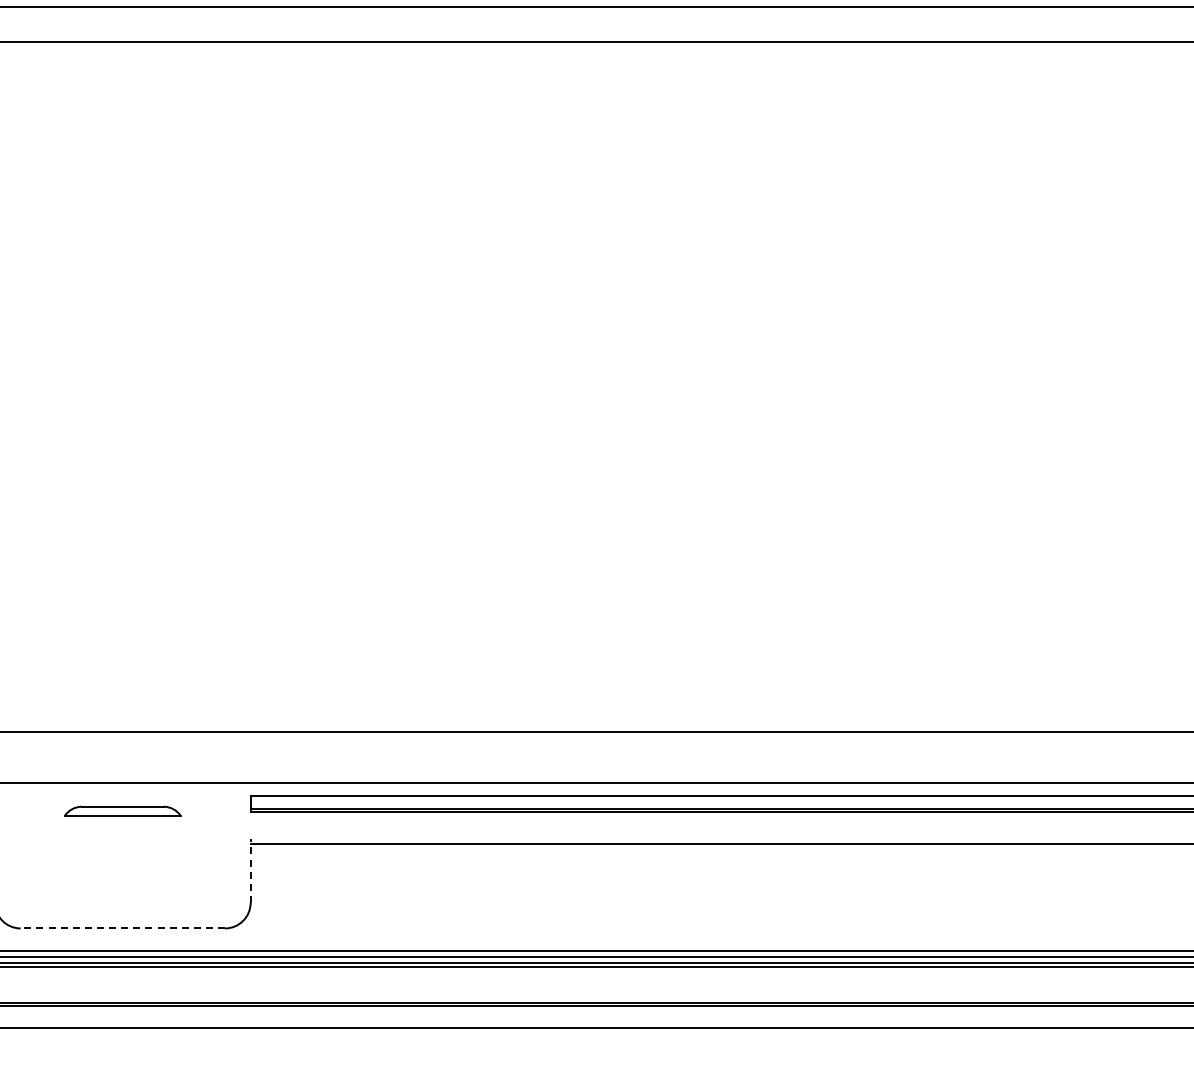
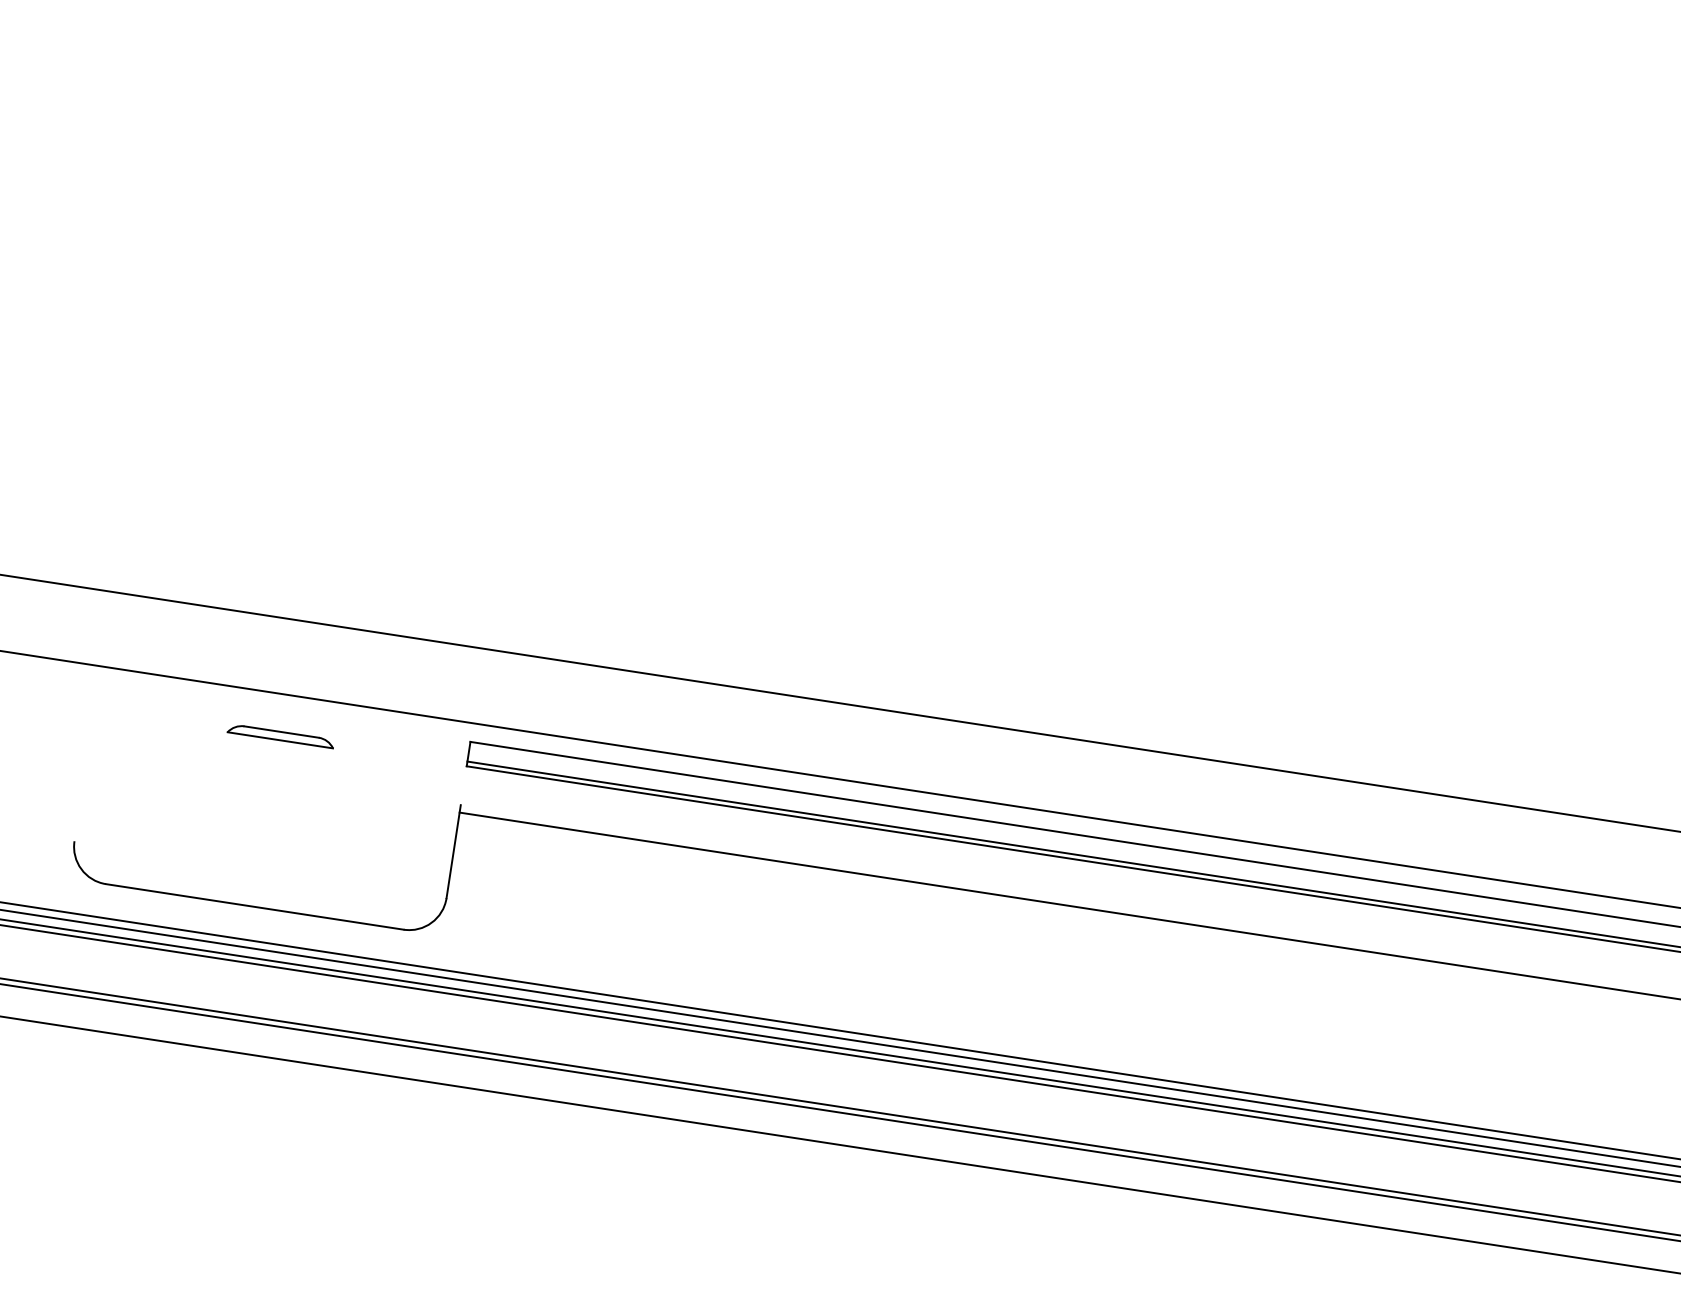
part: (122, 810) -> (280, 735), size x0.62
line: (250, 870) -> (453, 850), dashed -> solid
line: (122, 928) -> (254, 906), dashed -> solid

